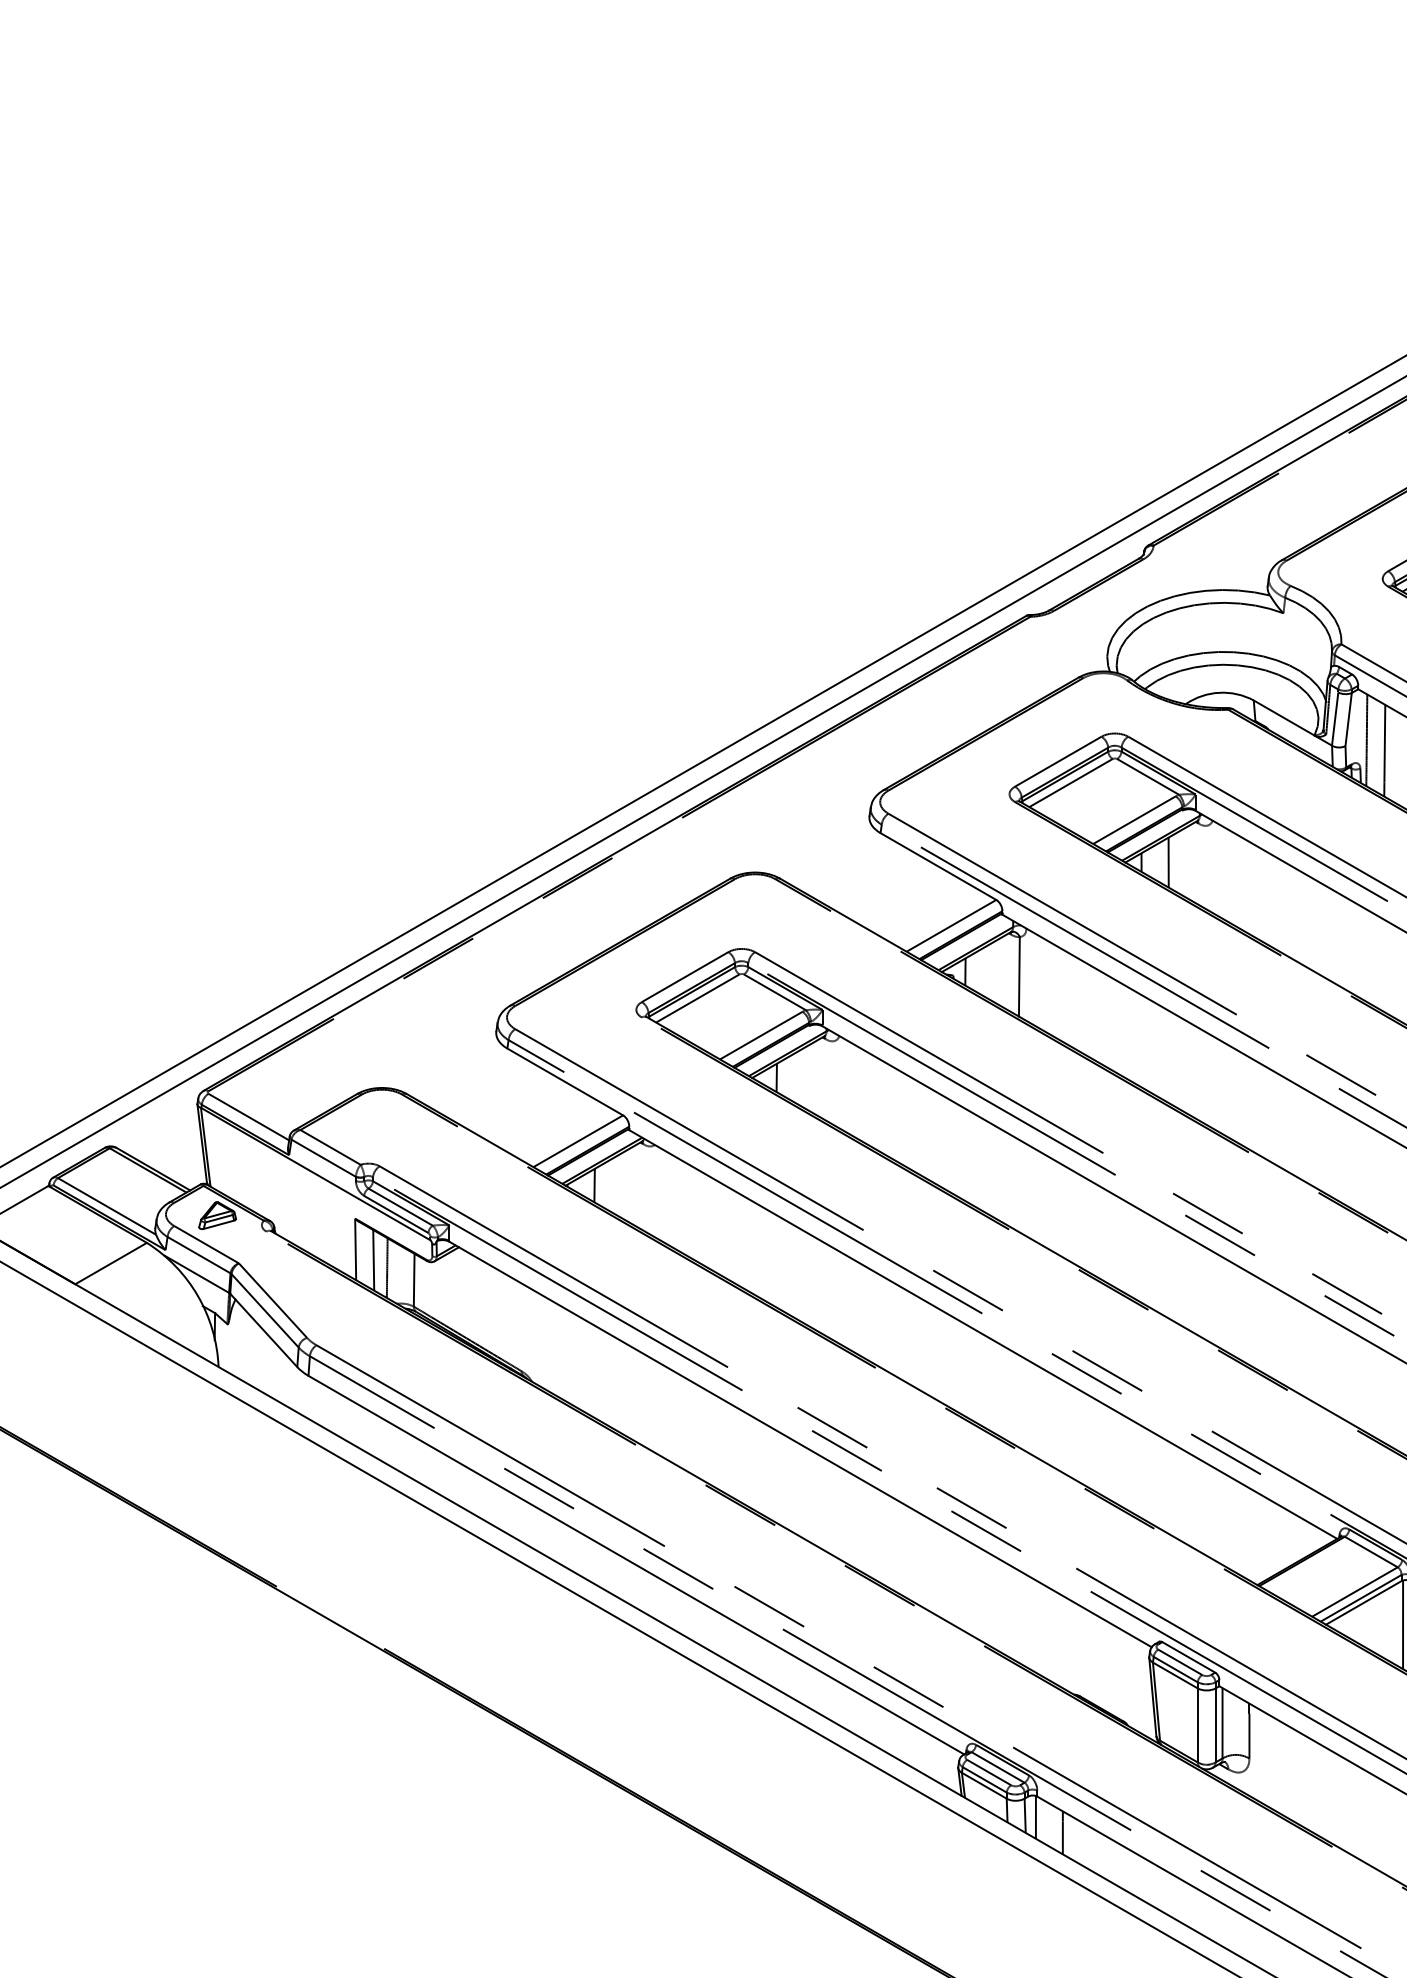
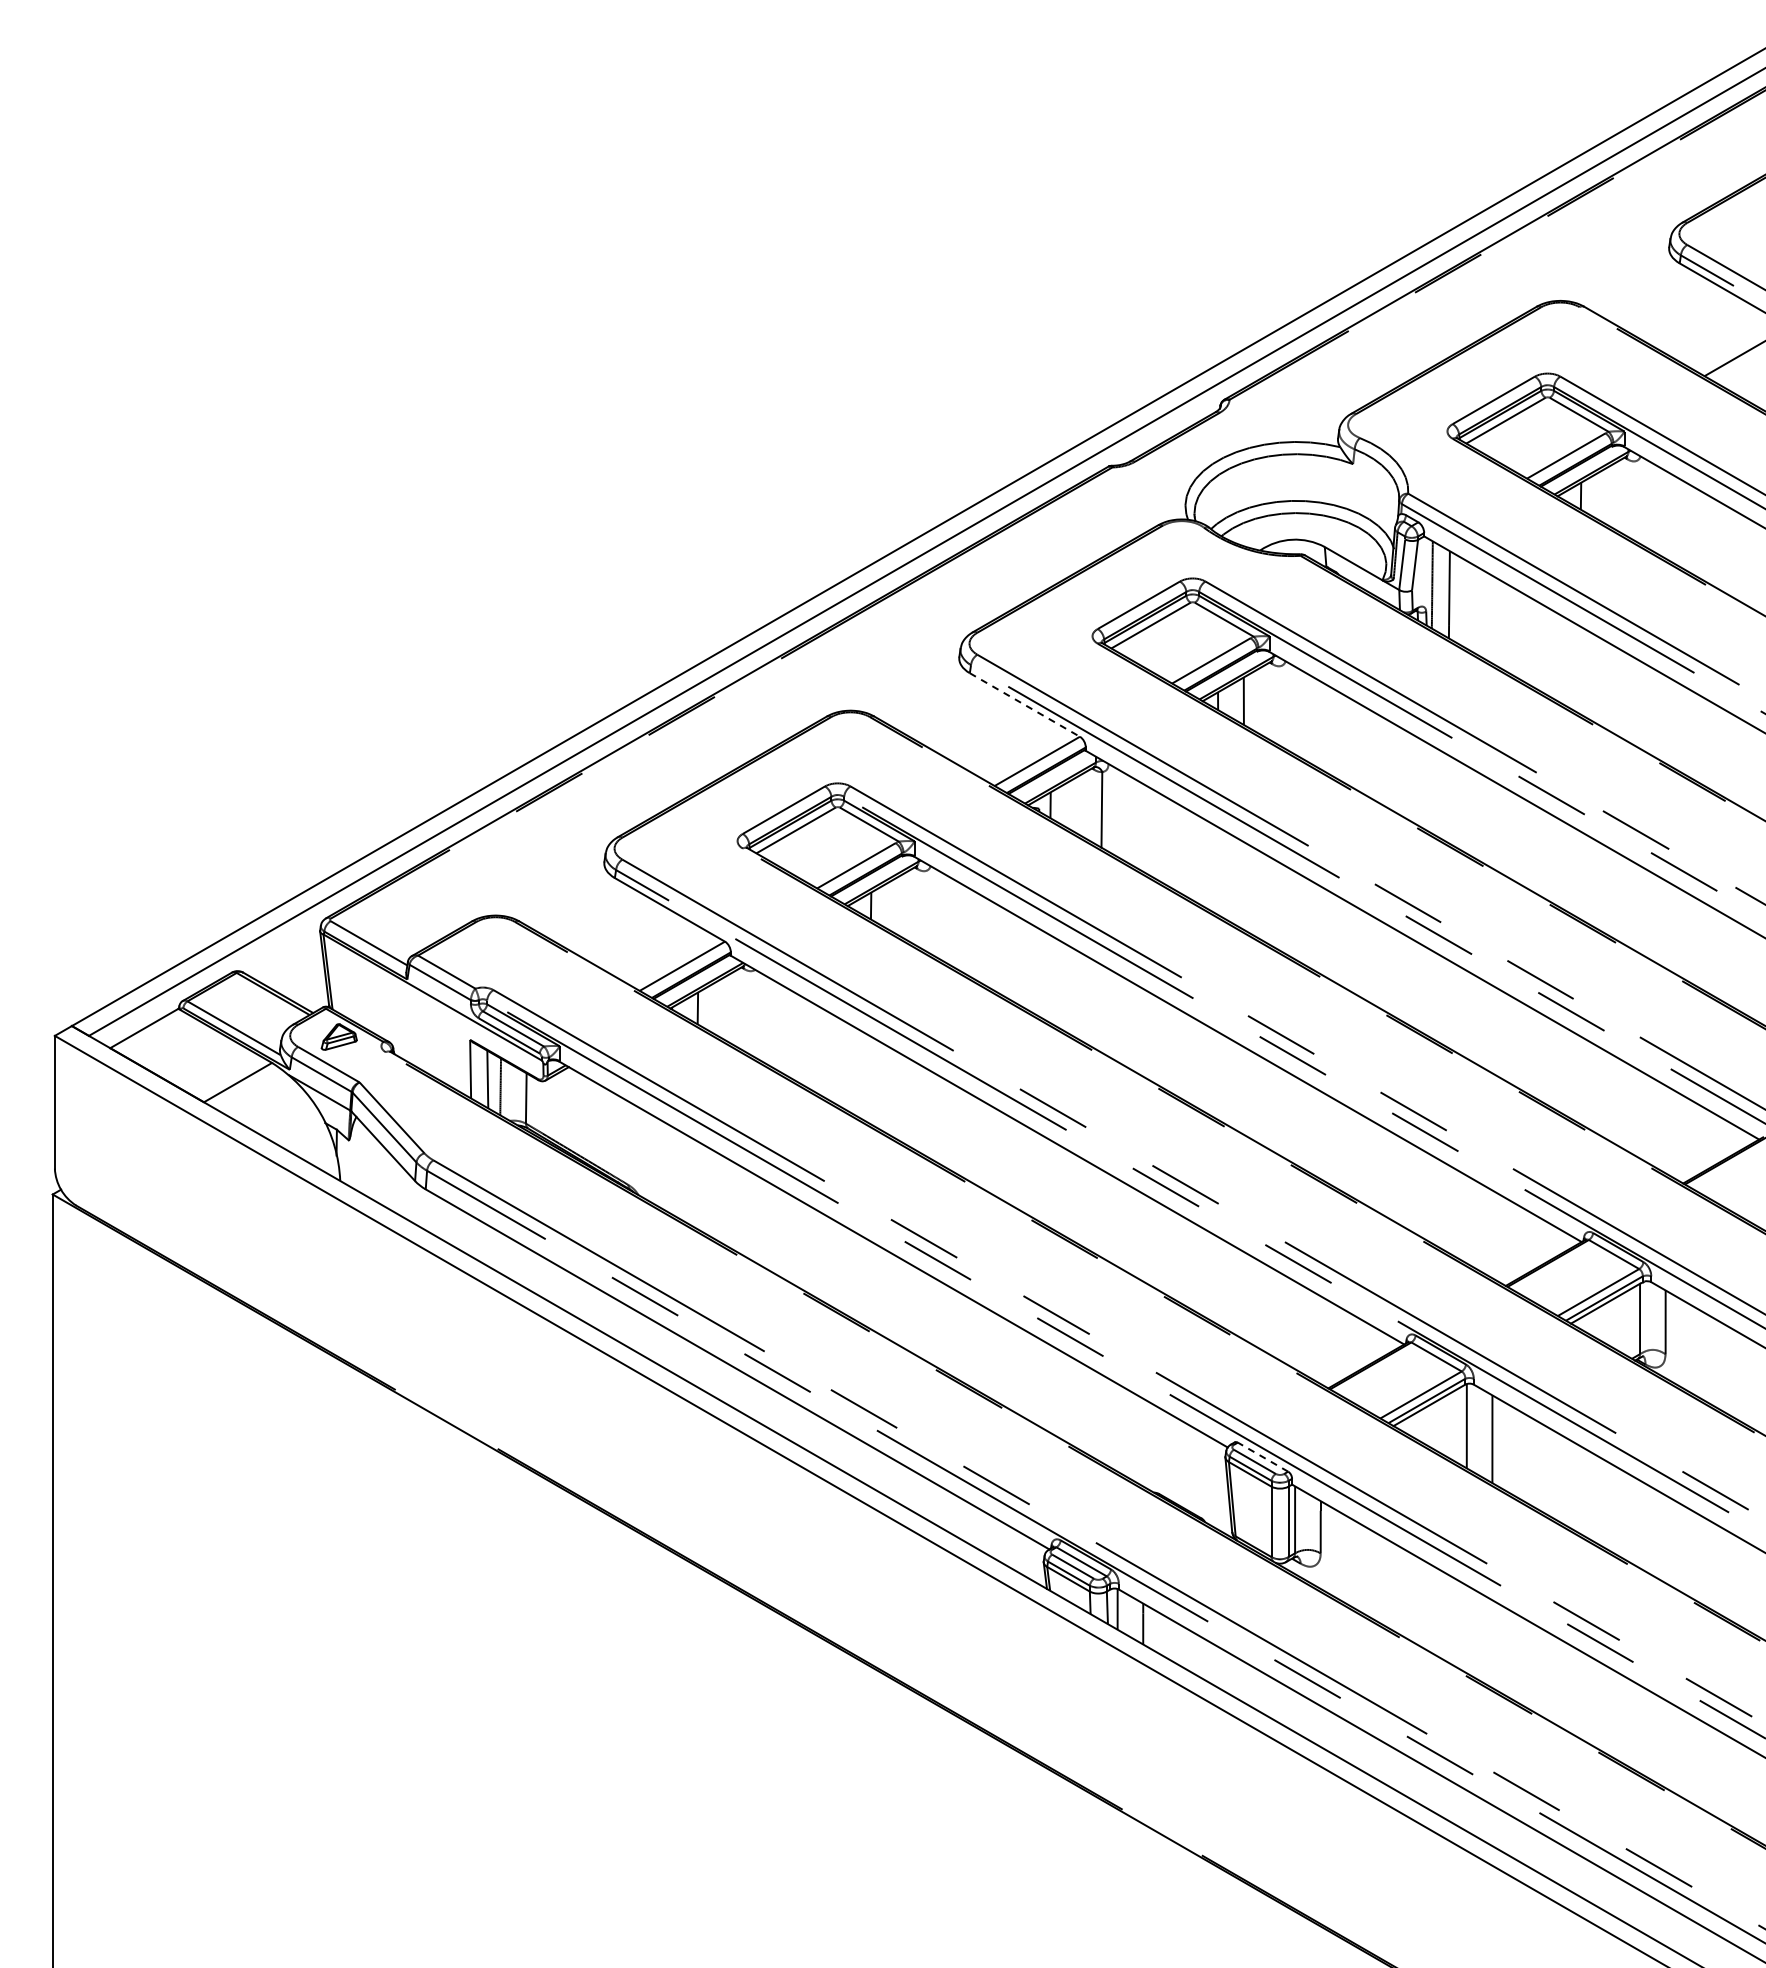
line: (938, 866) -> (1024, 704), solid -> dashed
line: (1188, 1656) -> (1262, 1456), solid -> dashed

